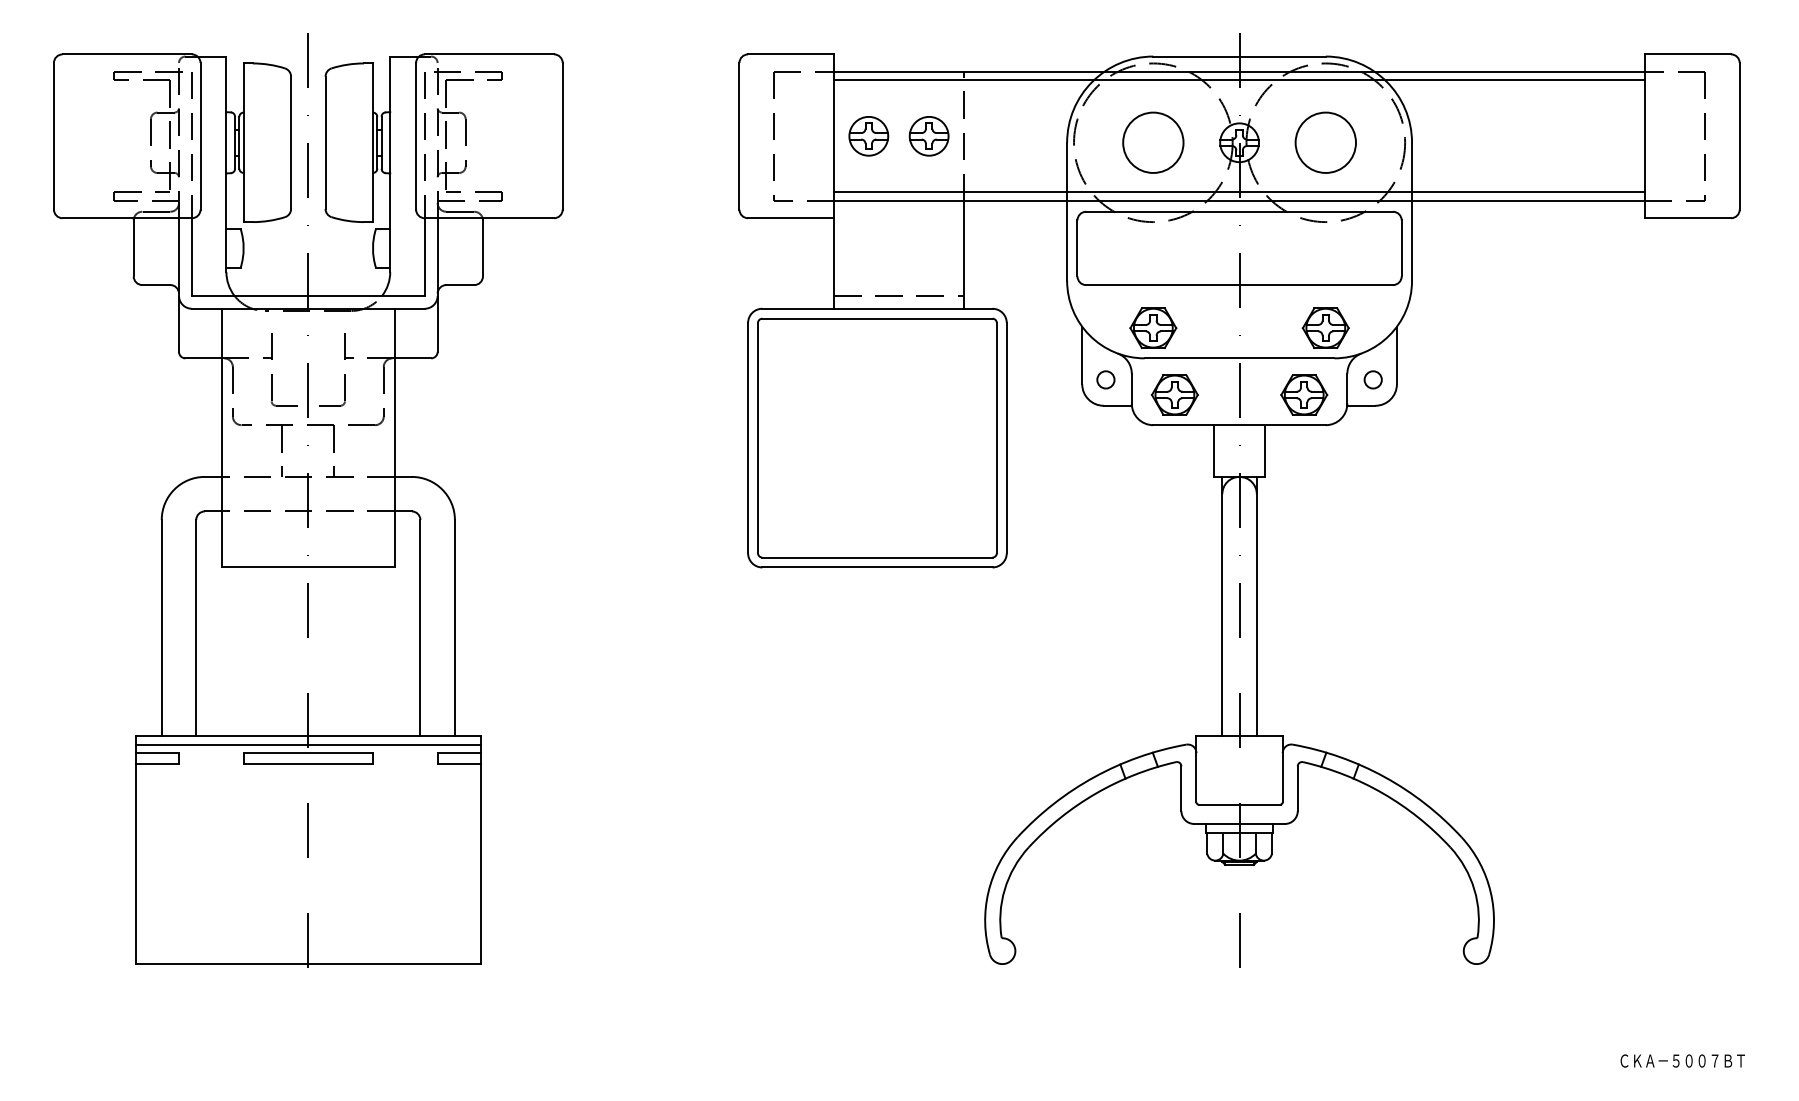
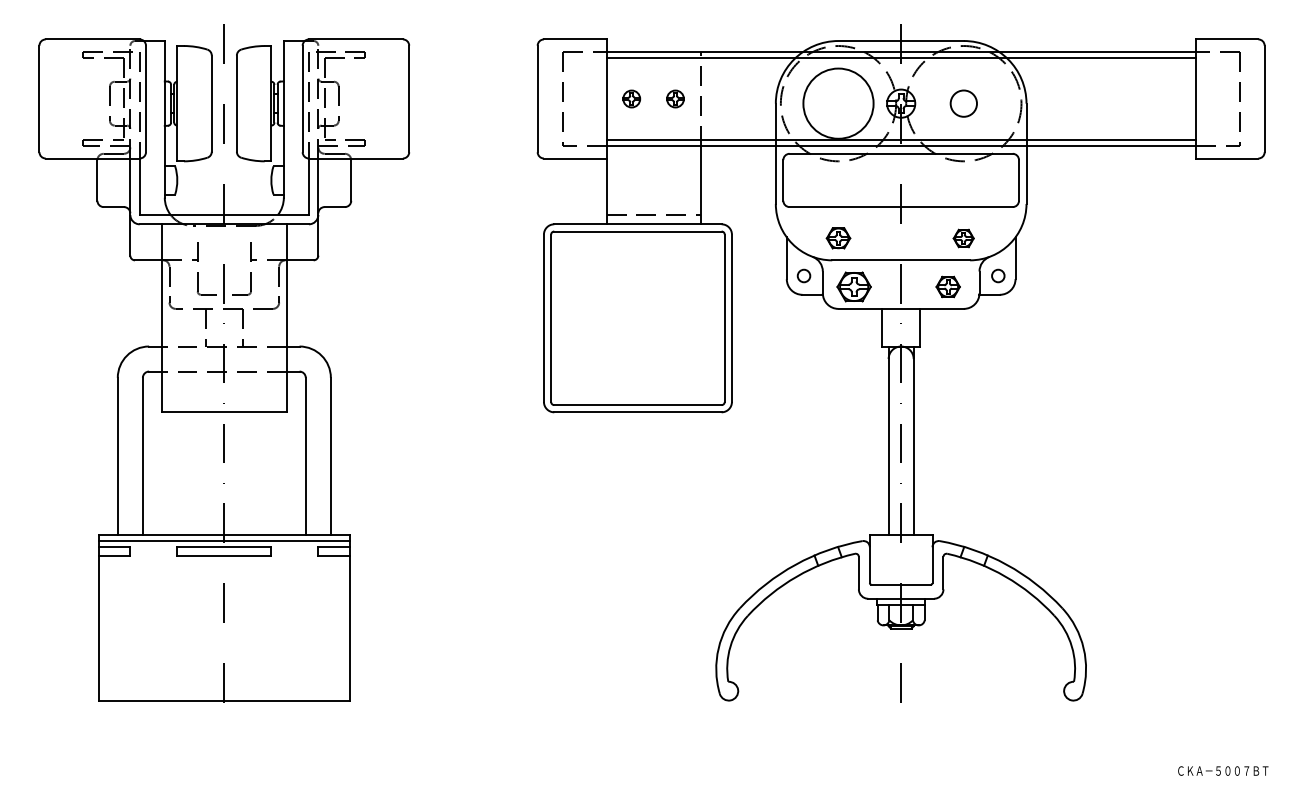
part: (868, 136) -> (631, 99), size x0.6
part: (928, 136) -> (675, 99), size x0.6
circle: (1153, 142) -> (838, 103), size x1.6
circle: (1325, 142) -> (963, 103), size x0.6
part: (1153, 327) -> (838, 237), size x0.7
part: (1325, 328) -> (963, 238), size x0.6
part: (1304, 394) -> (948, 286), size x0.7

